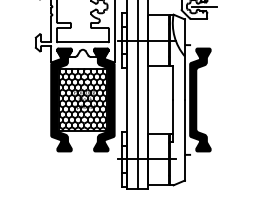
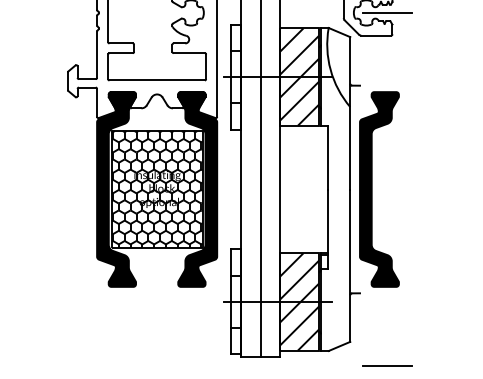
hatch: (157, 40) -> (298, 76), added
hatch: (157, 159) -> (298, 302), added
line: (204, 193) -> (387, 366), added

